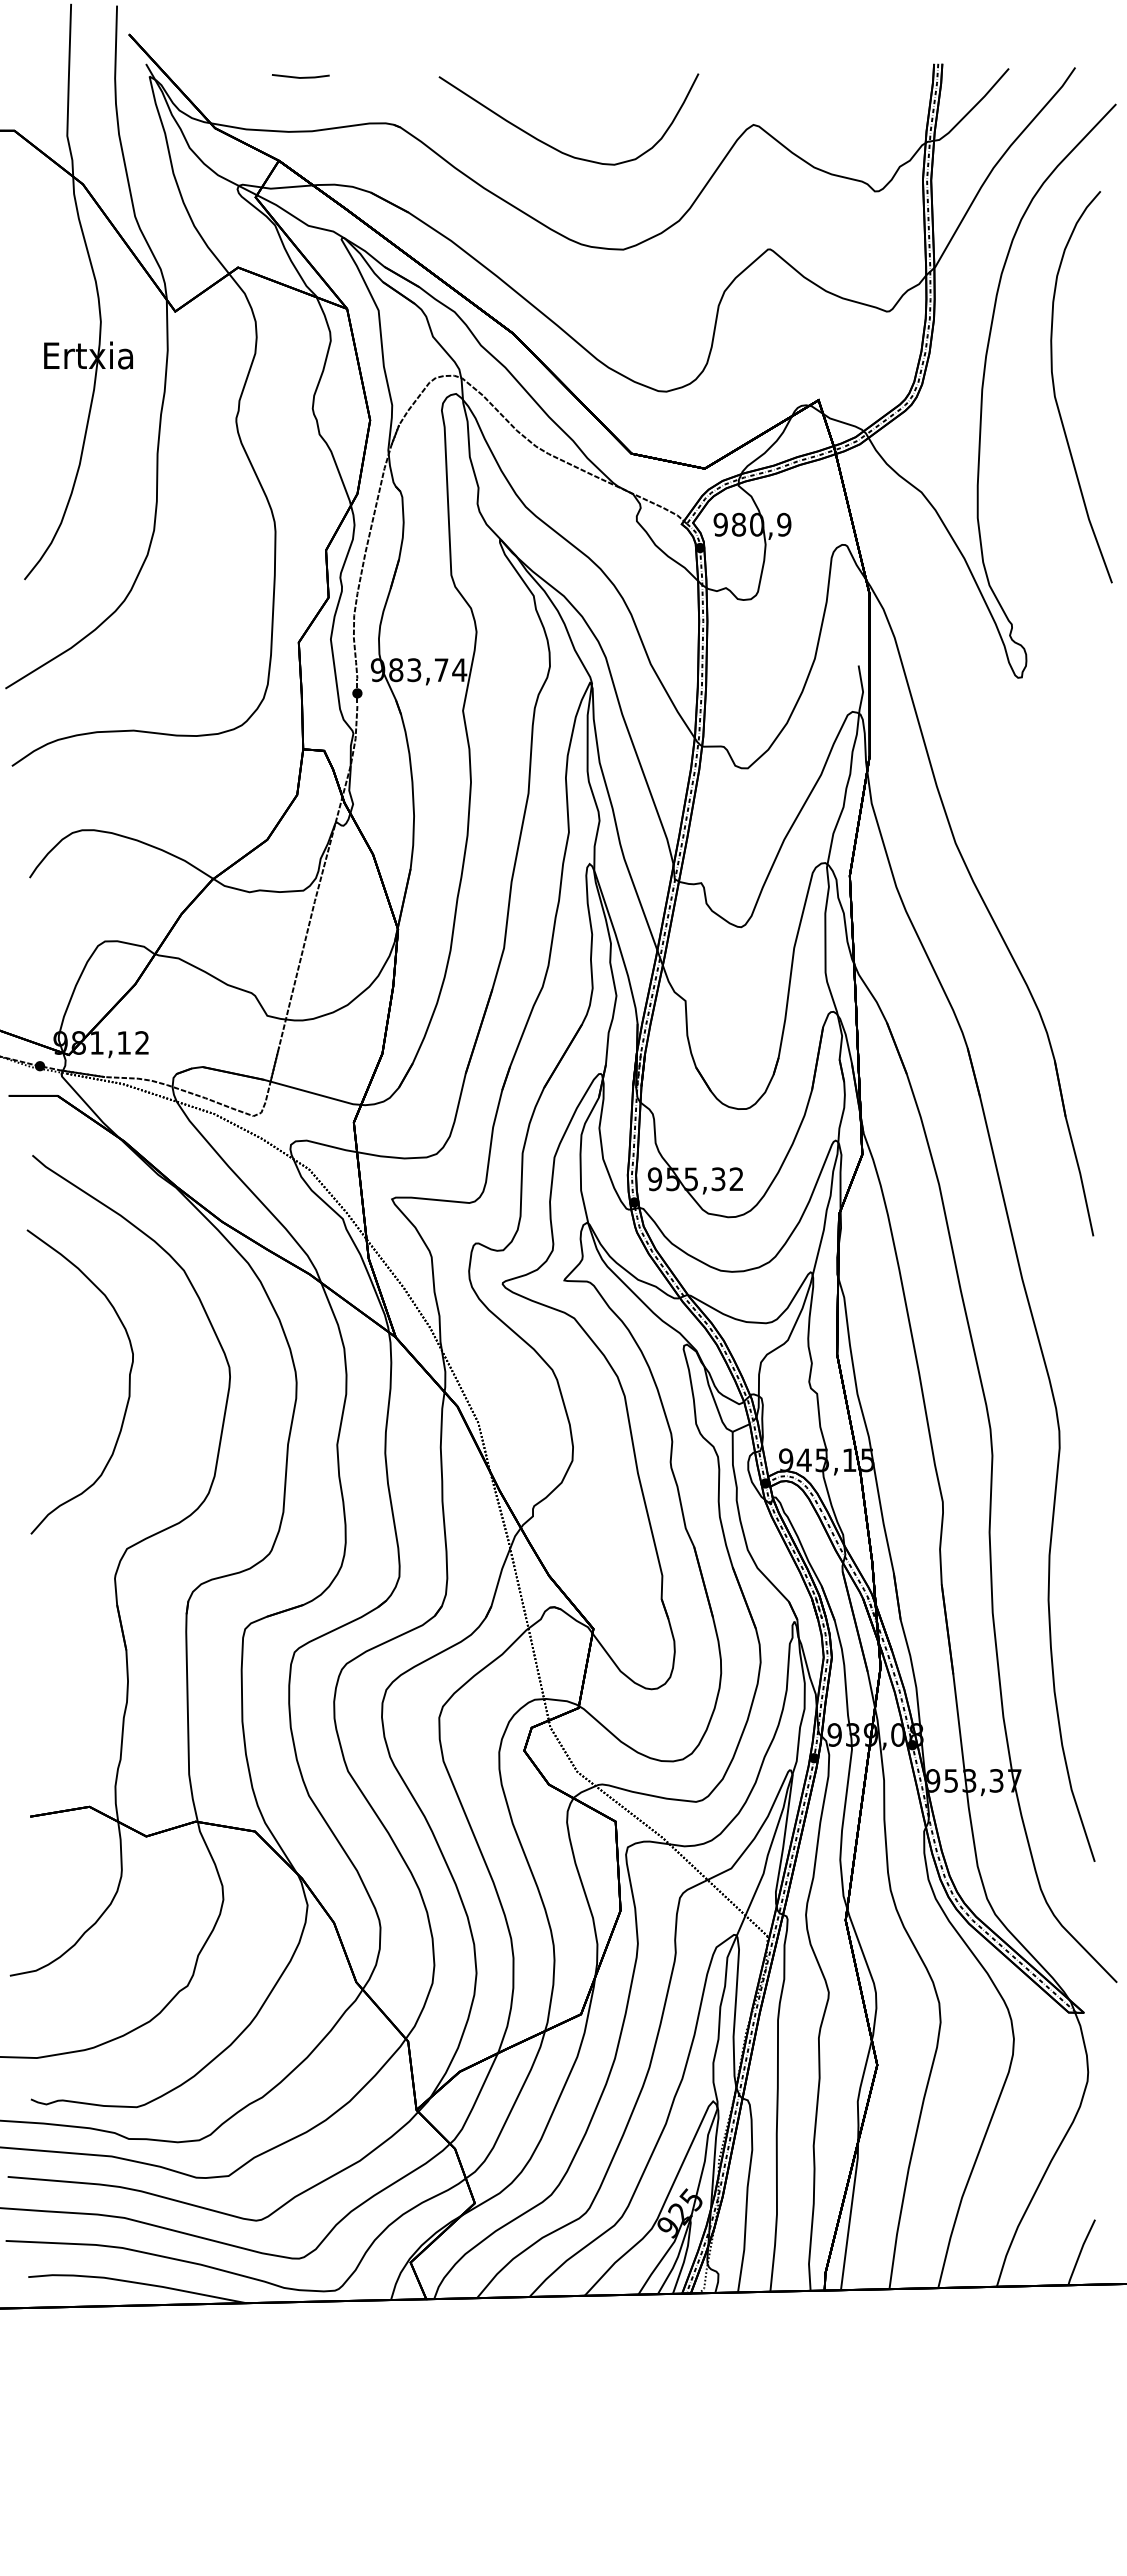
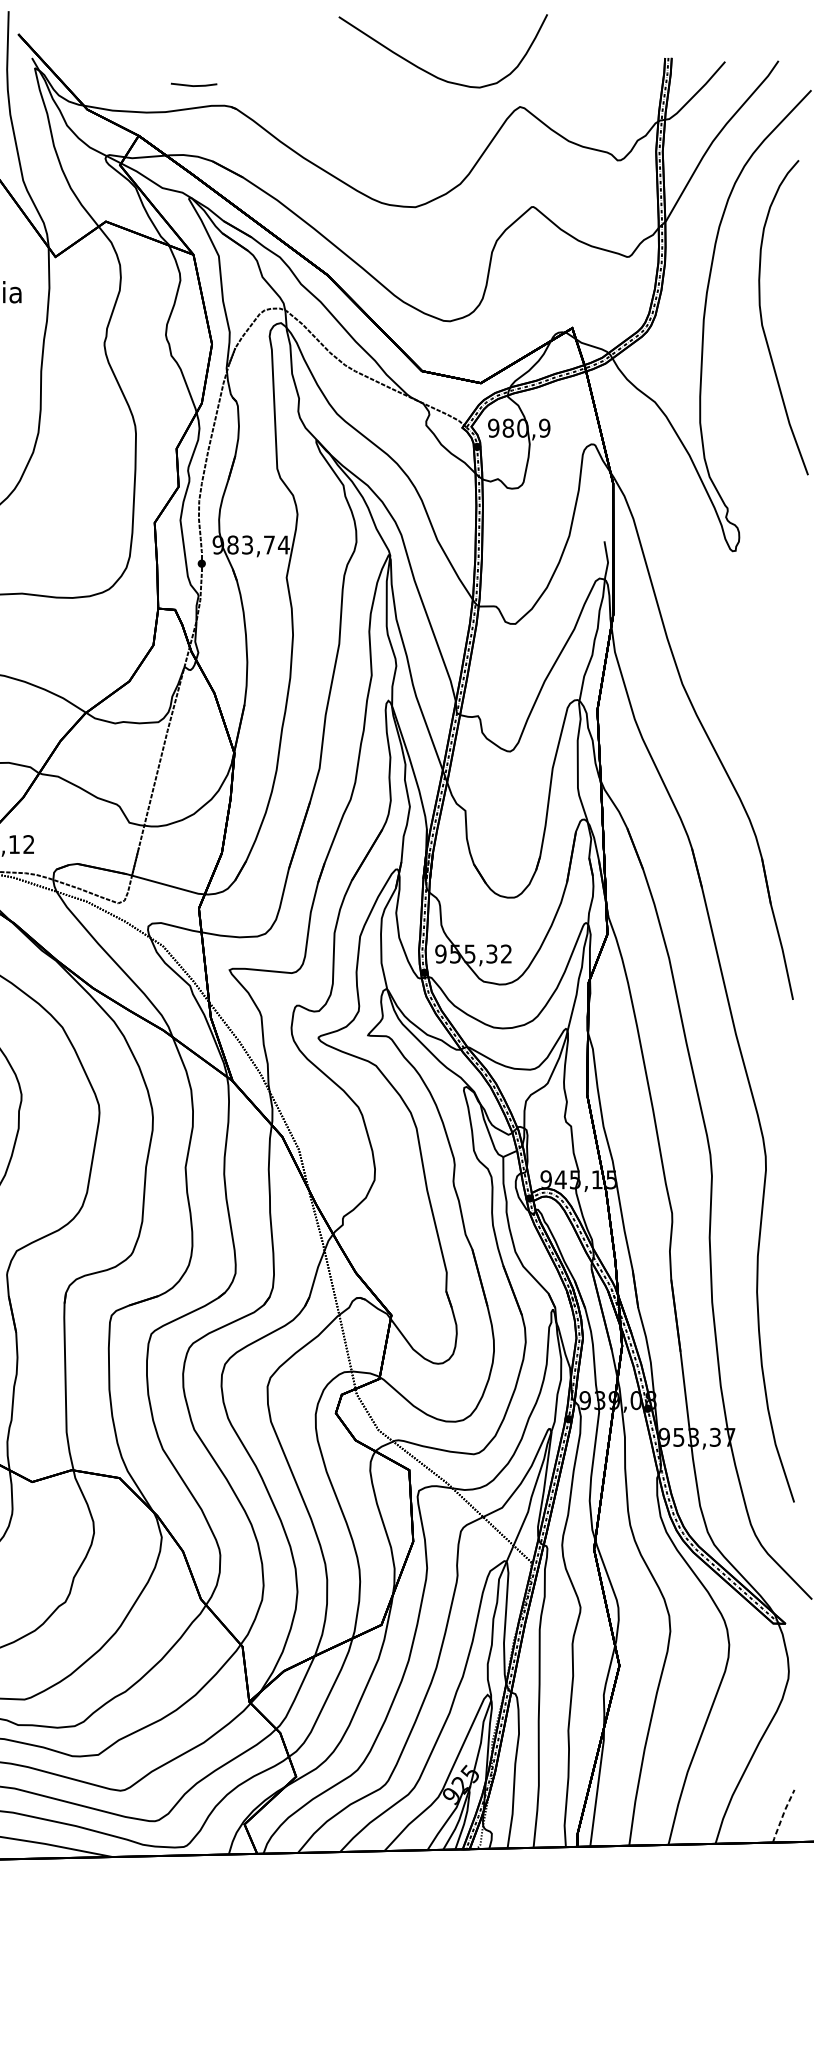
line: (300, 77) -> (193, 85), moved
curve: (554, 147) -> (431, 73), moved
line: (1080, 2251) -> (782, 1815), solid -> dashed

